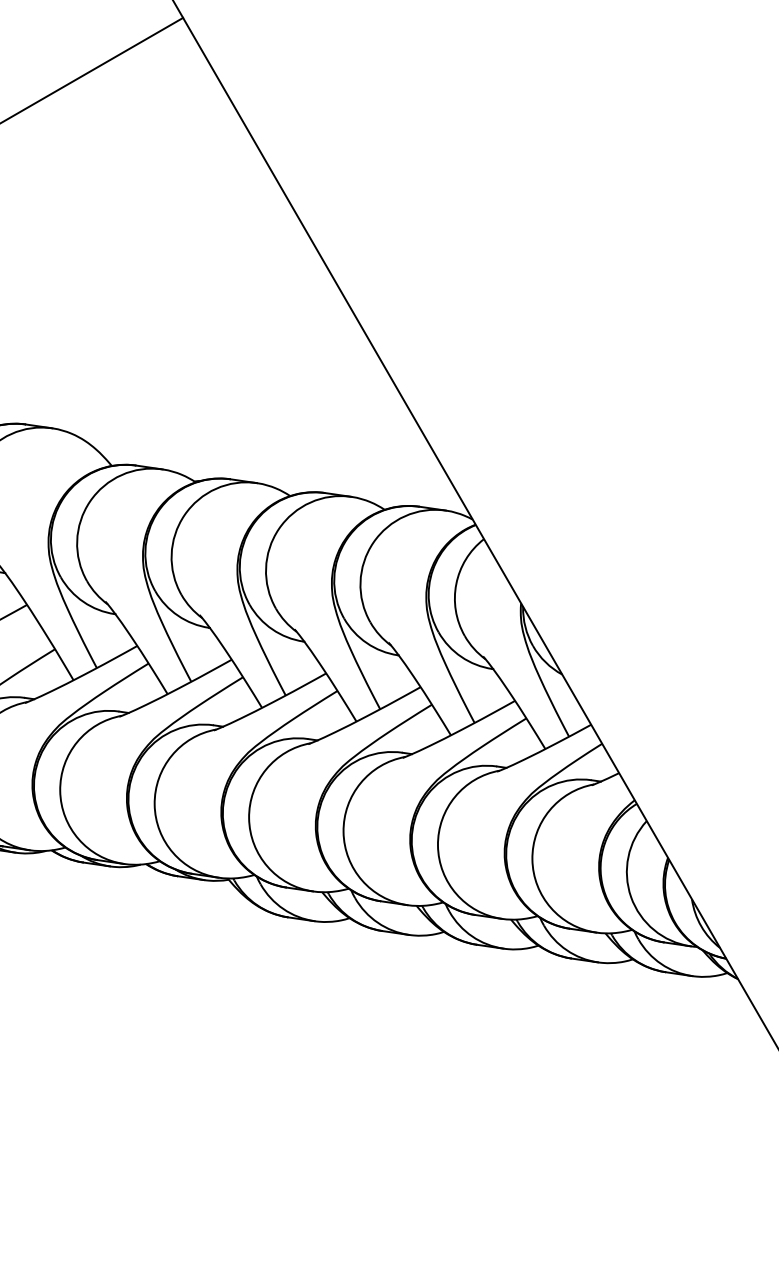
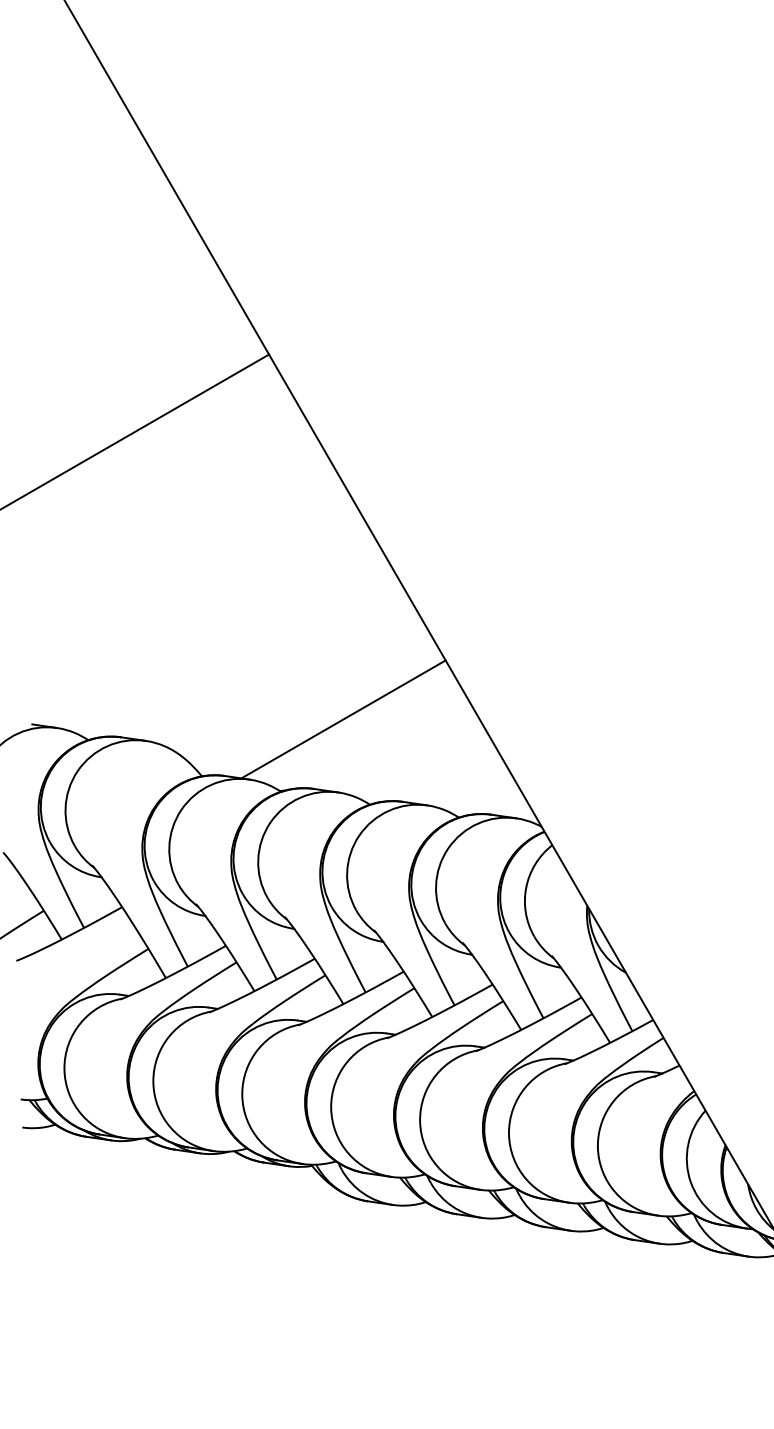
line: (262, 405) -> (343, 719), added

